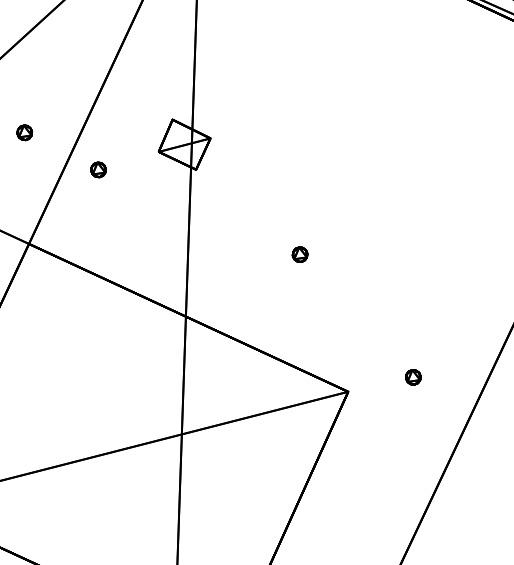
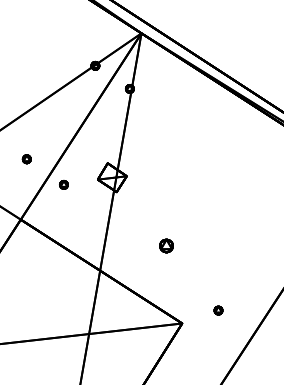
part: (300, 254) -> (166, 245), size x1.6
part: (413, 377) -> (218, 310), moved

